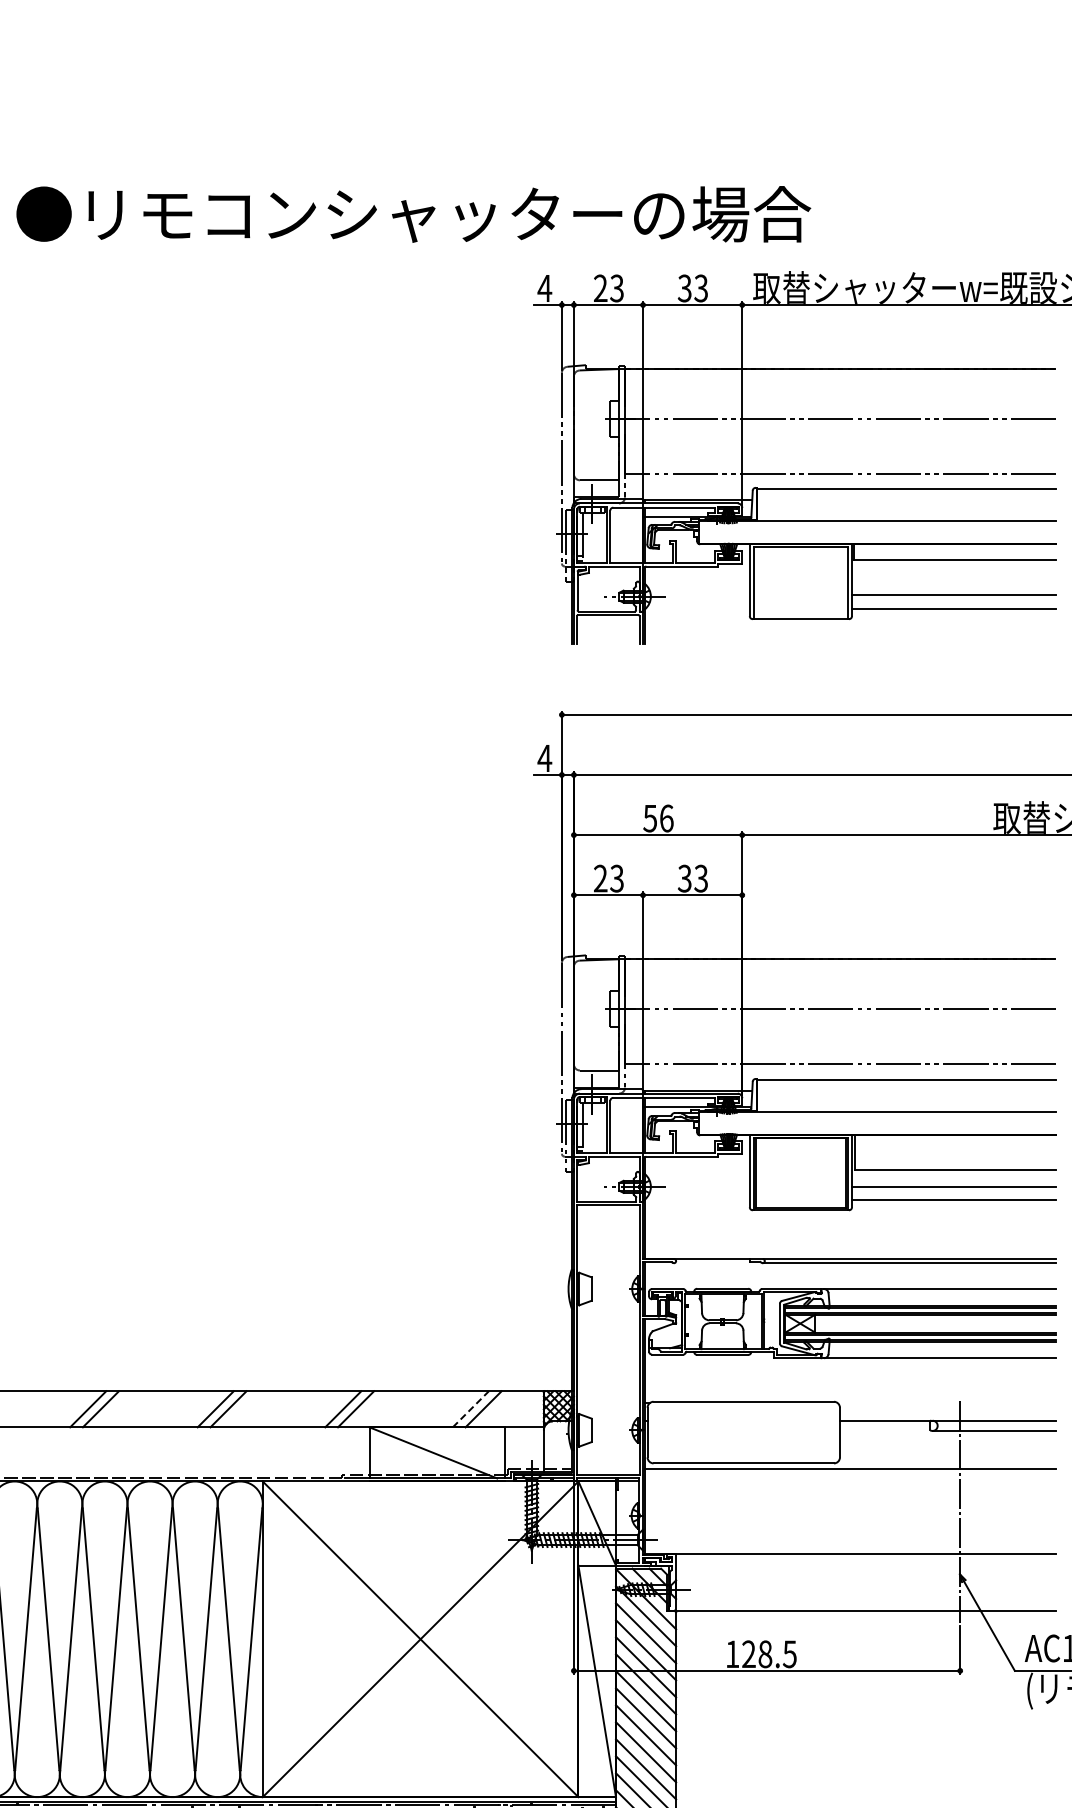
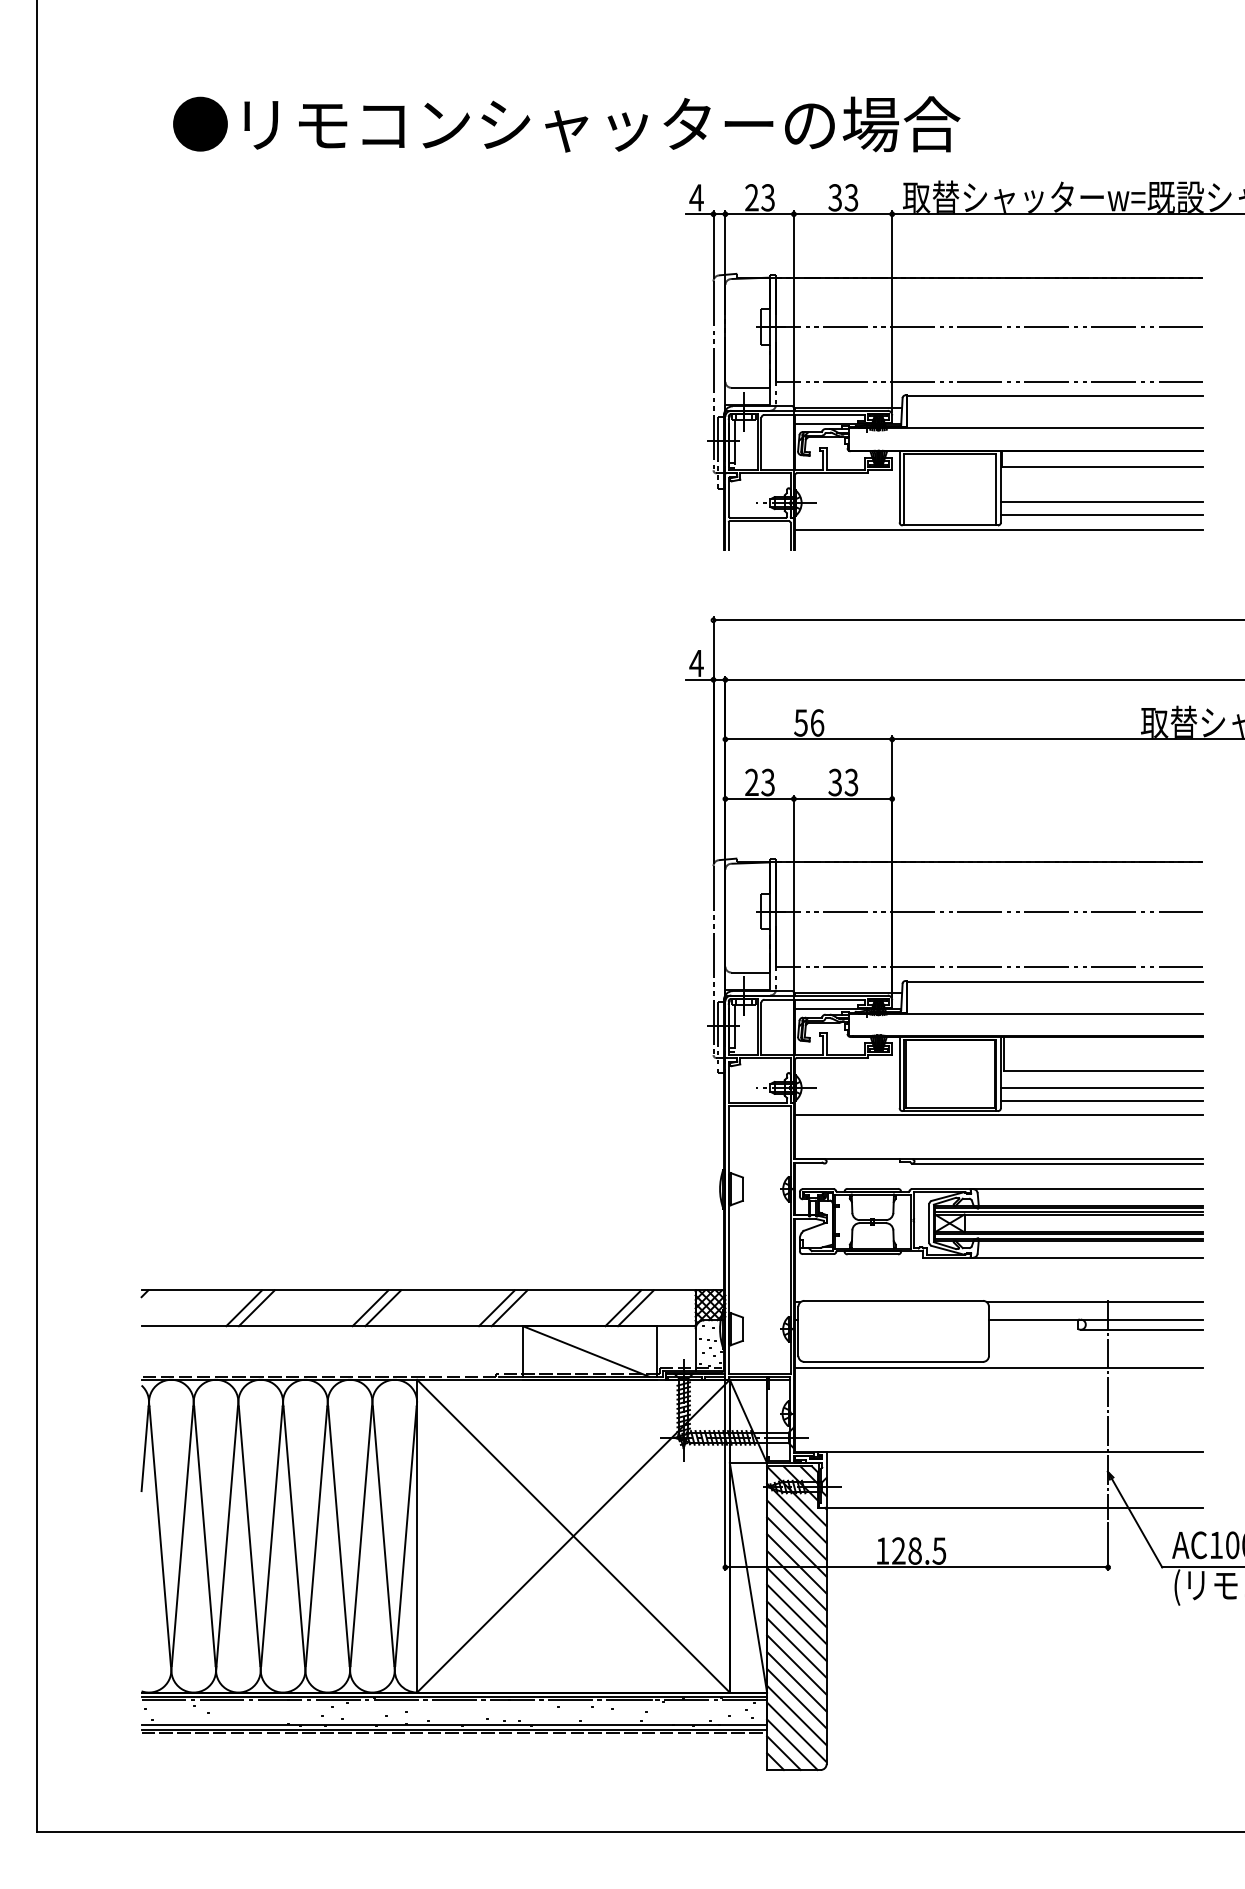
line: (850, 623) -> (999, 529), added
line: (850, 1213) -> (999, 1114), added
line: (946, 1403) -> (1094, 1302), added
line: (471, 1408) -> (623, 1307), dashed -> solid

